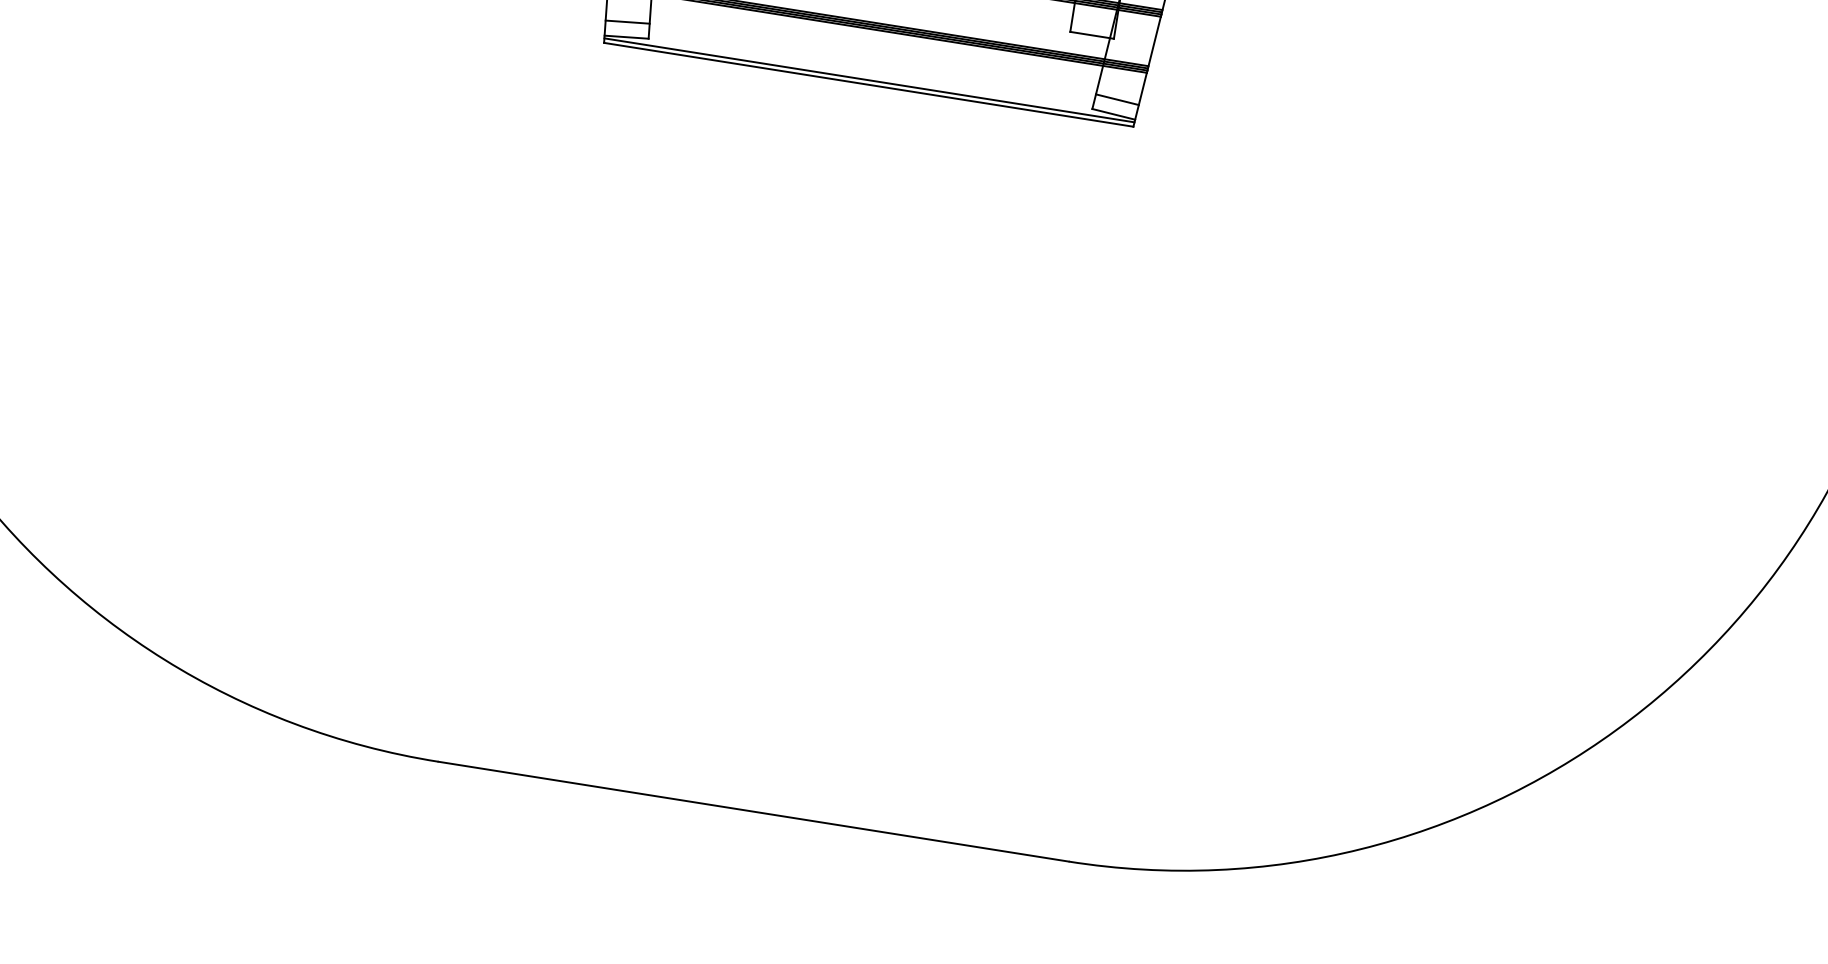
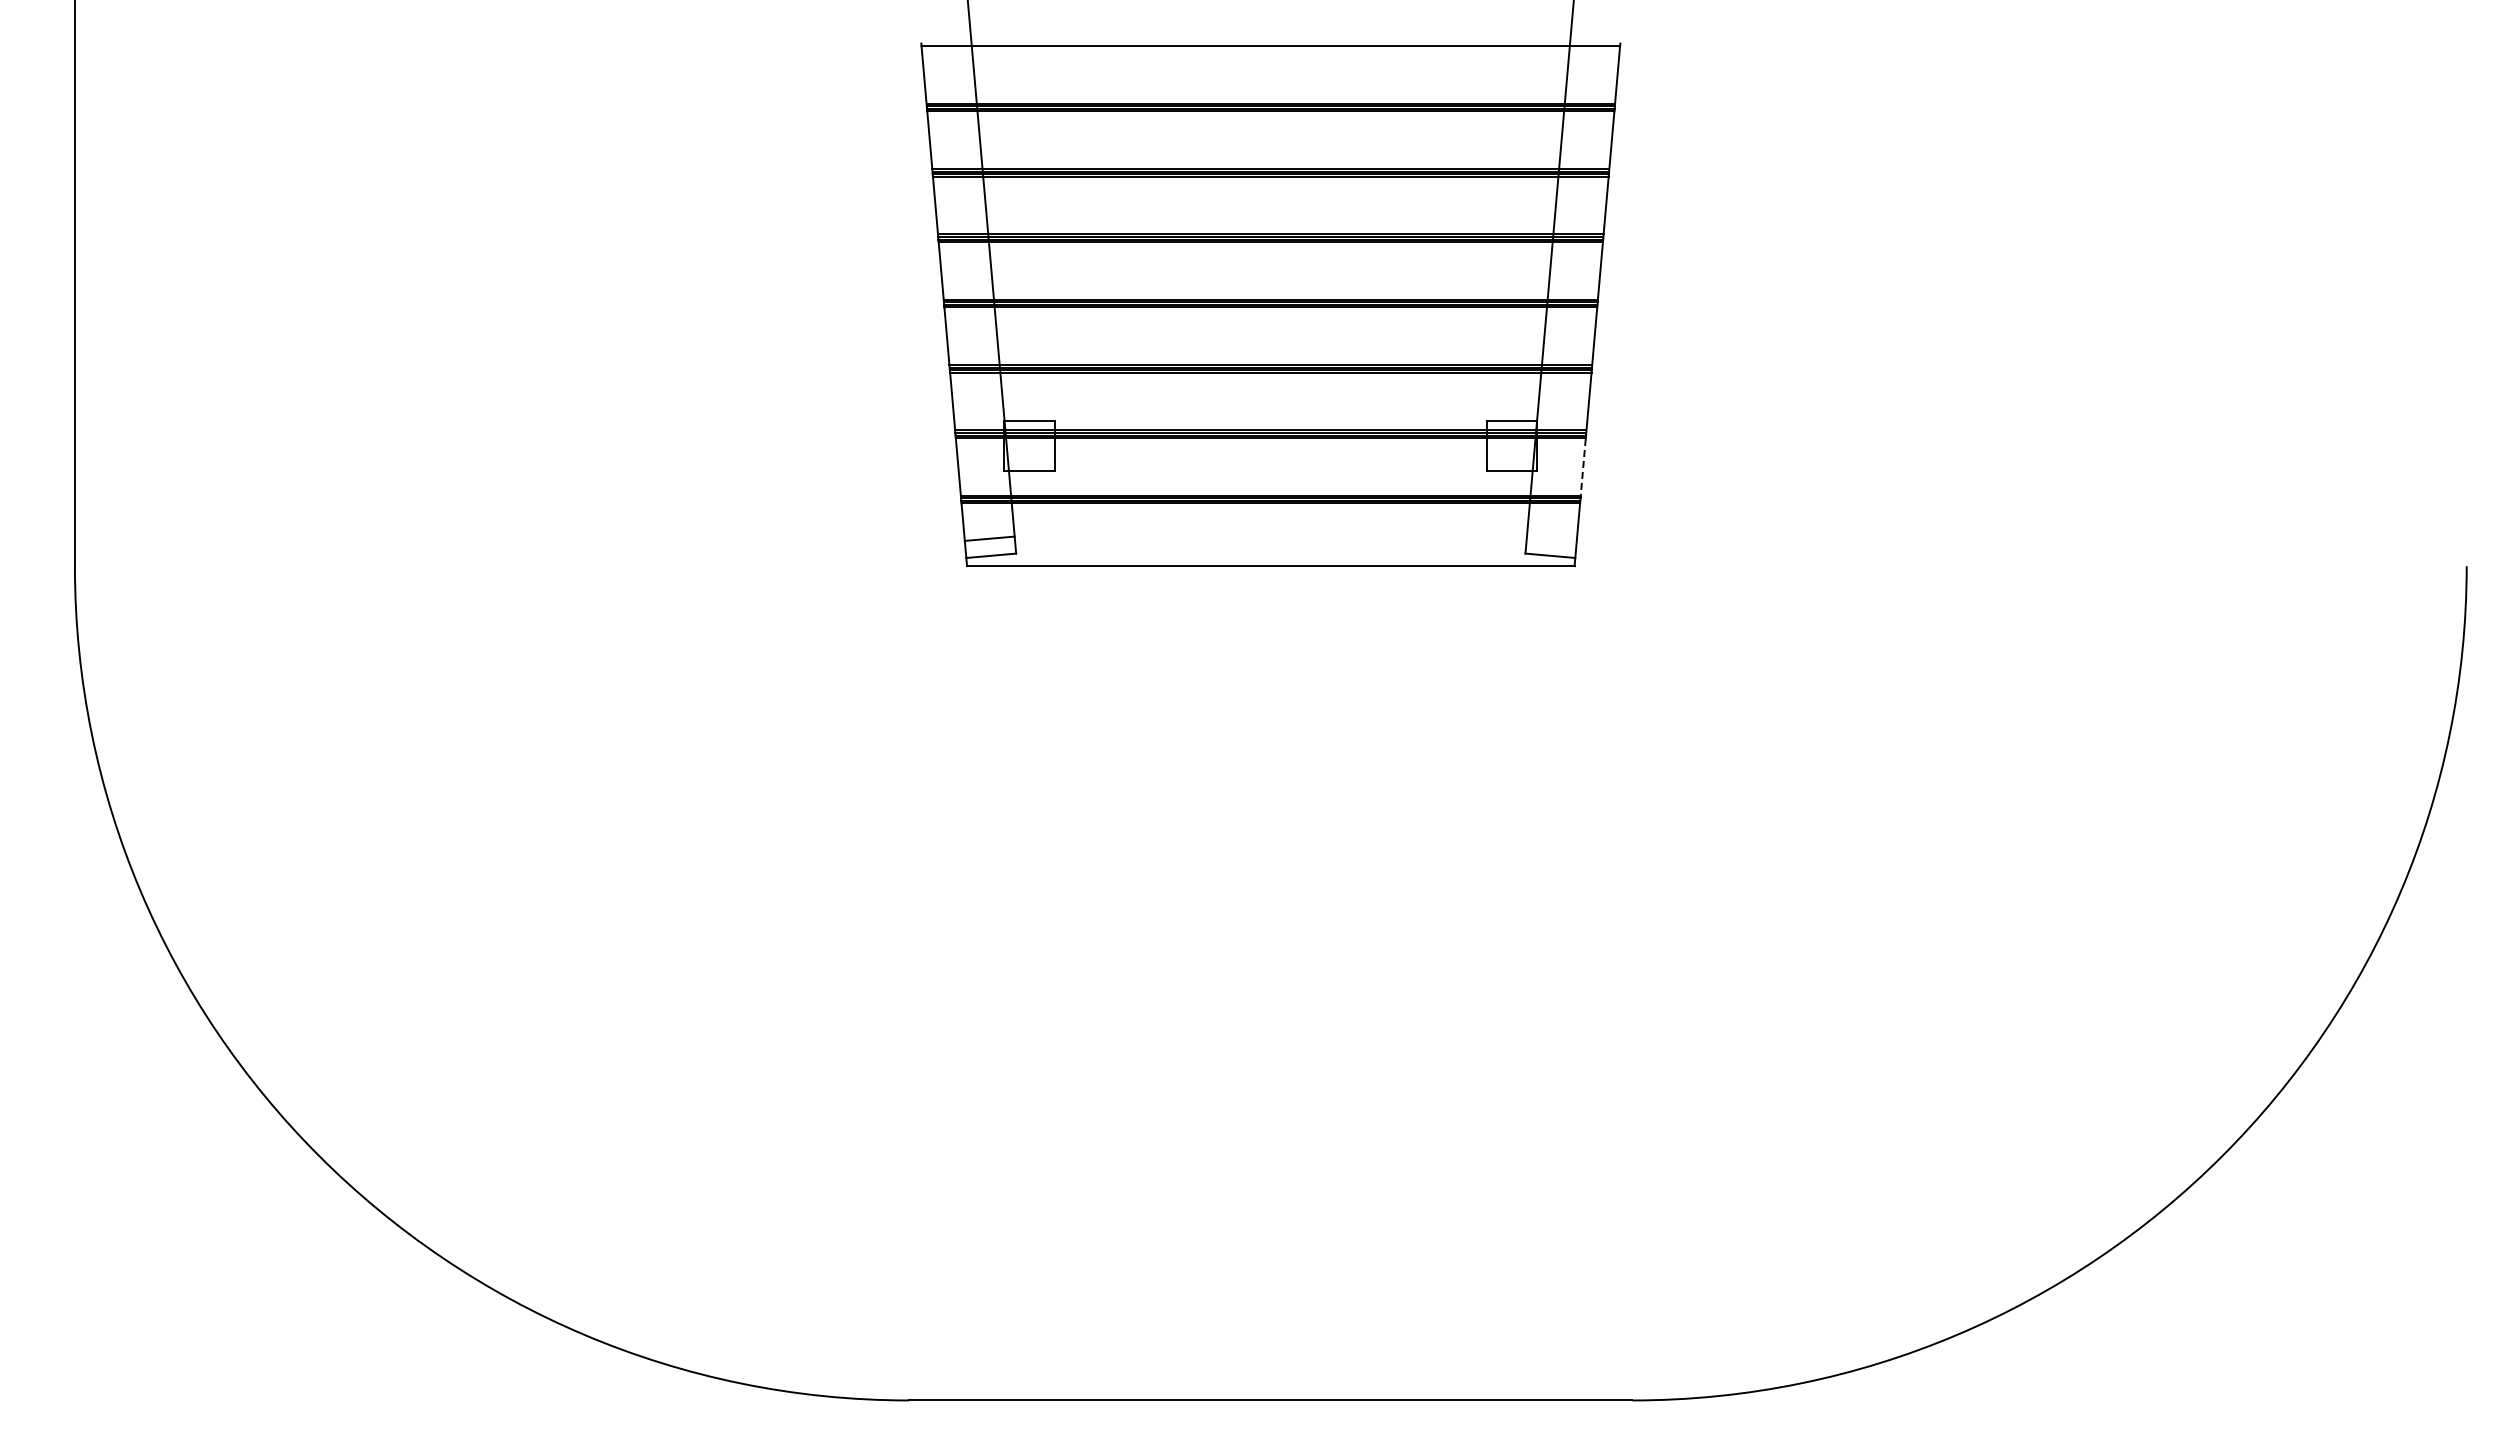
line: (1154, 42) -> (1583, 468), solid -> dashed
line: (869, 80) -> (1270, 561), removed
line: (1117, 99) -> (1551, 538), removed

